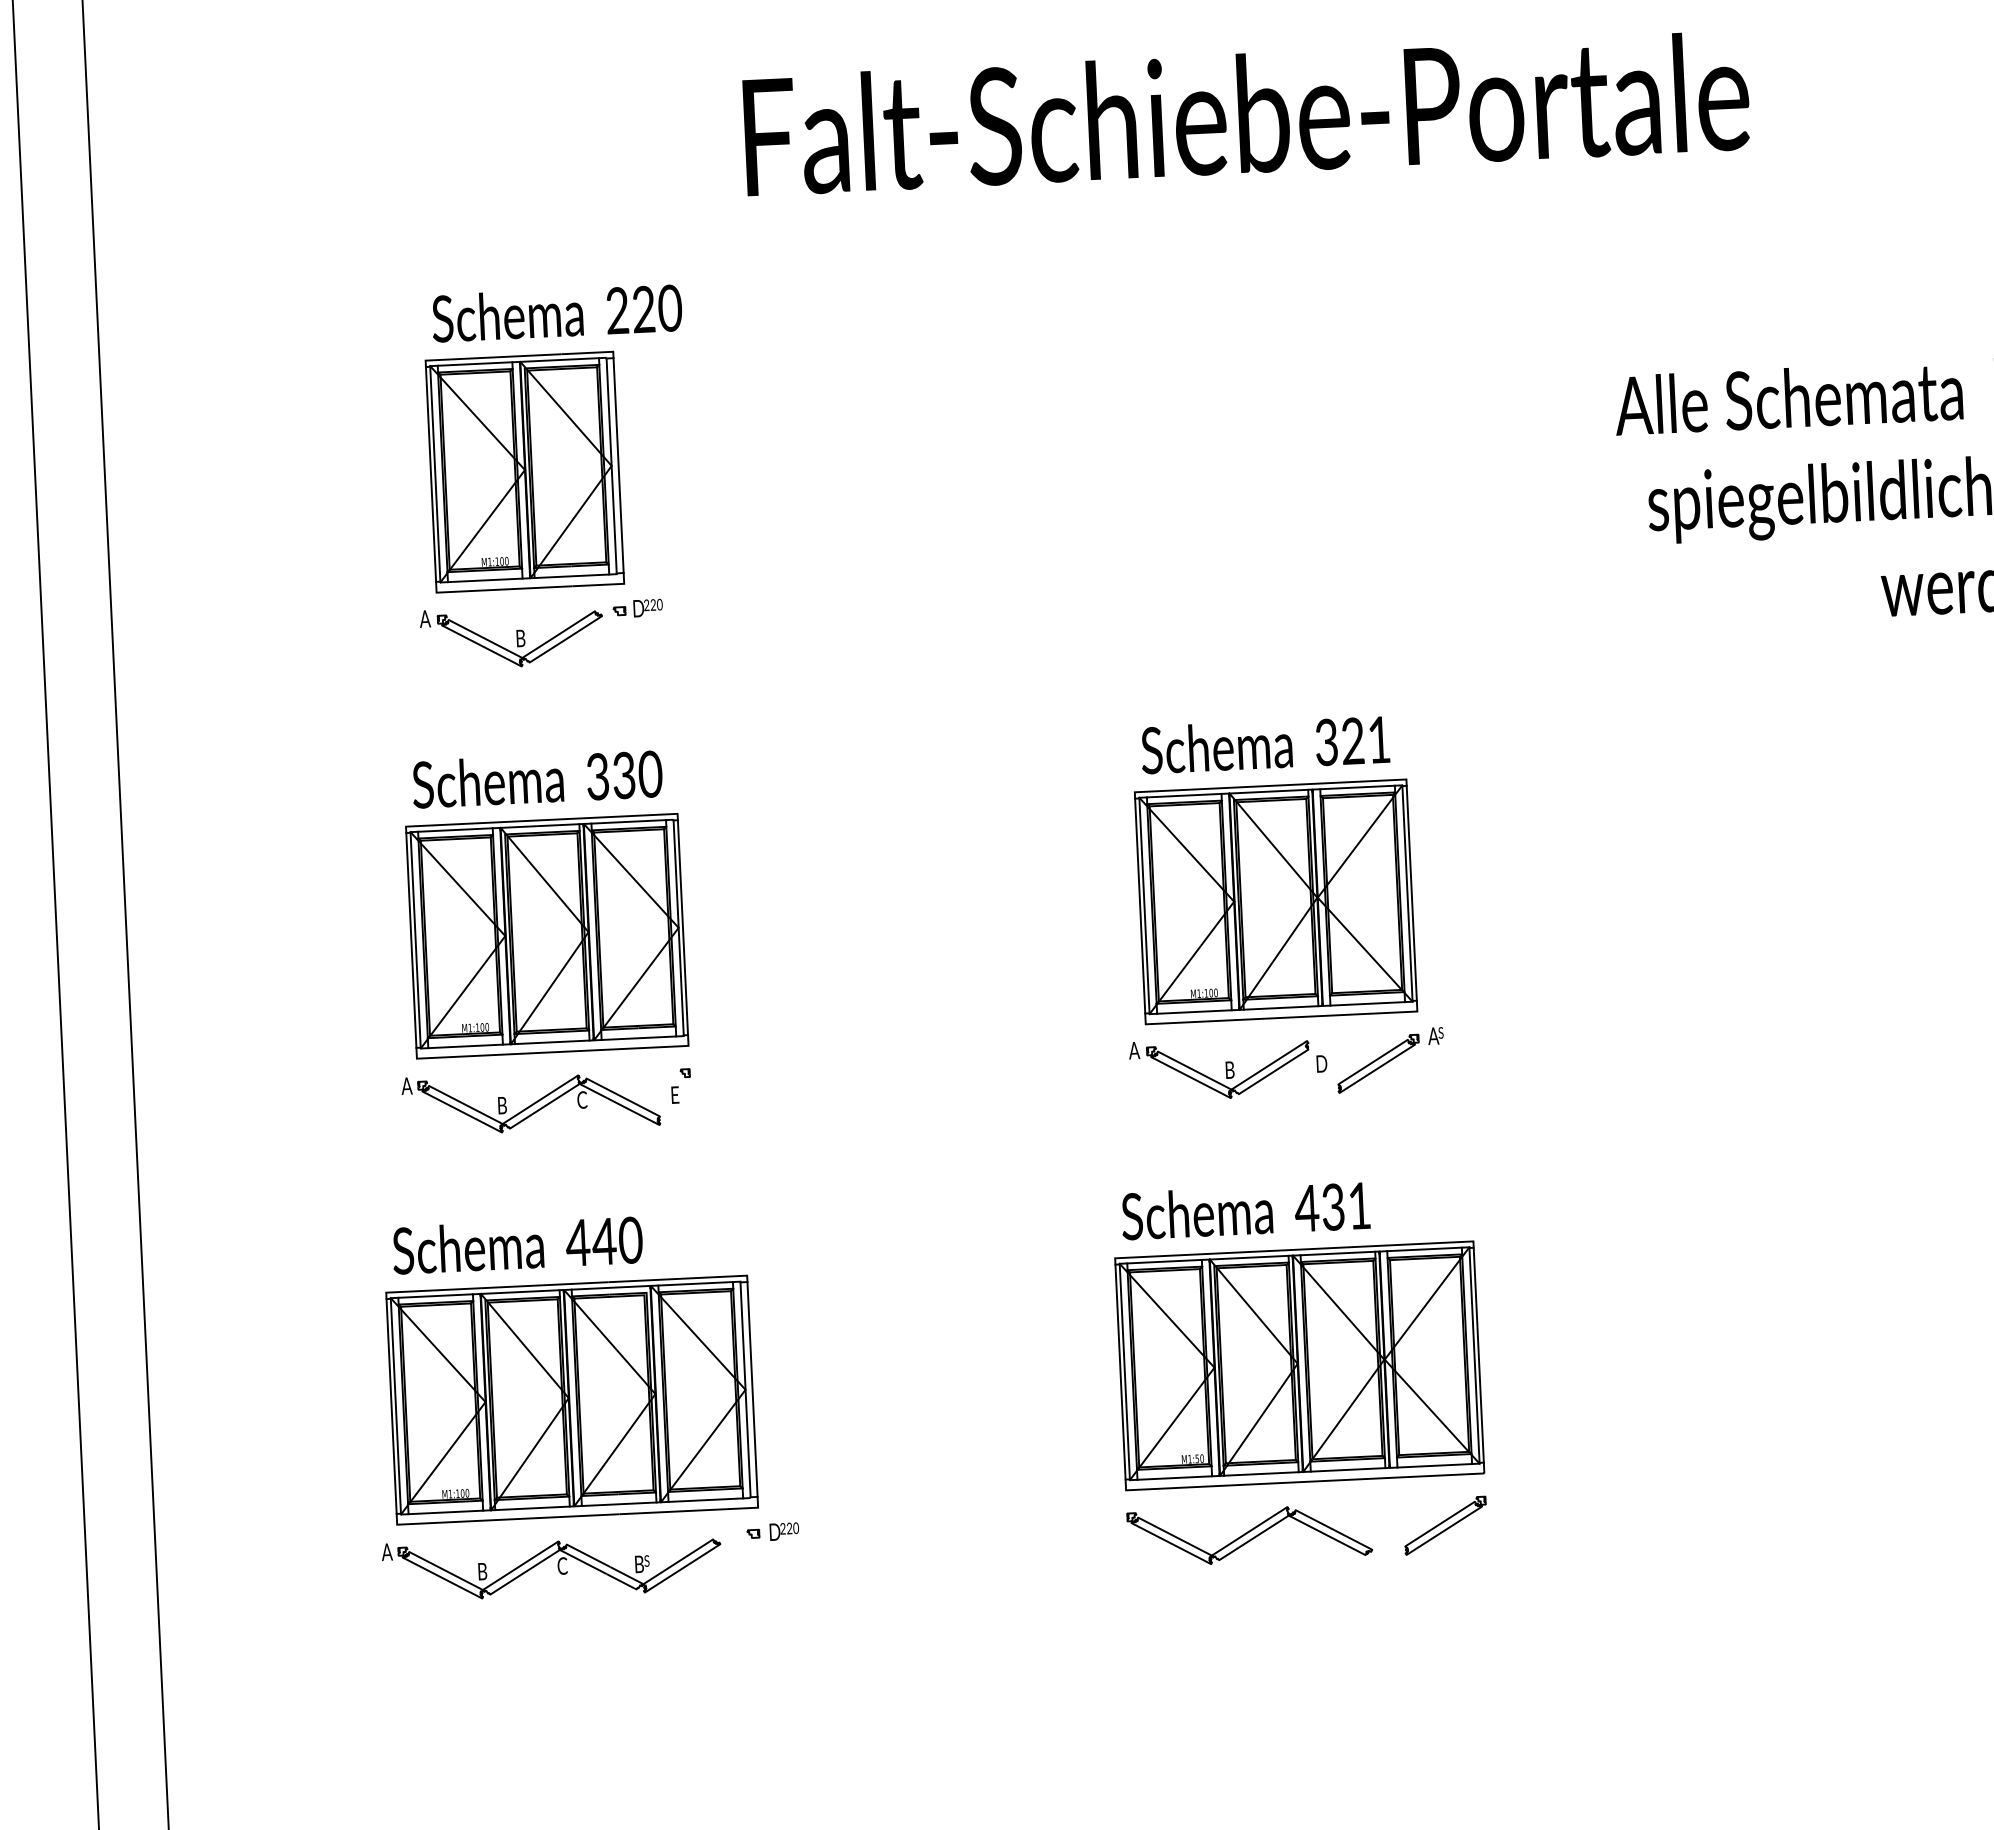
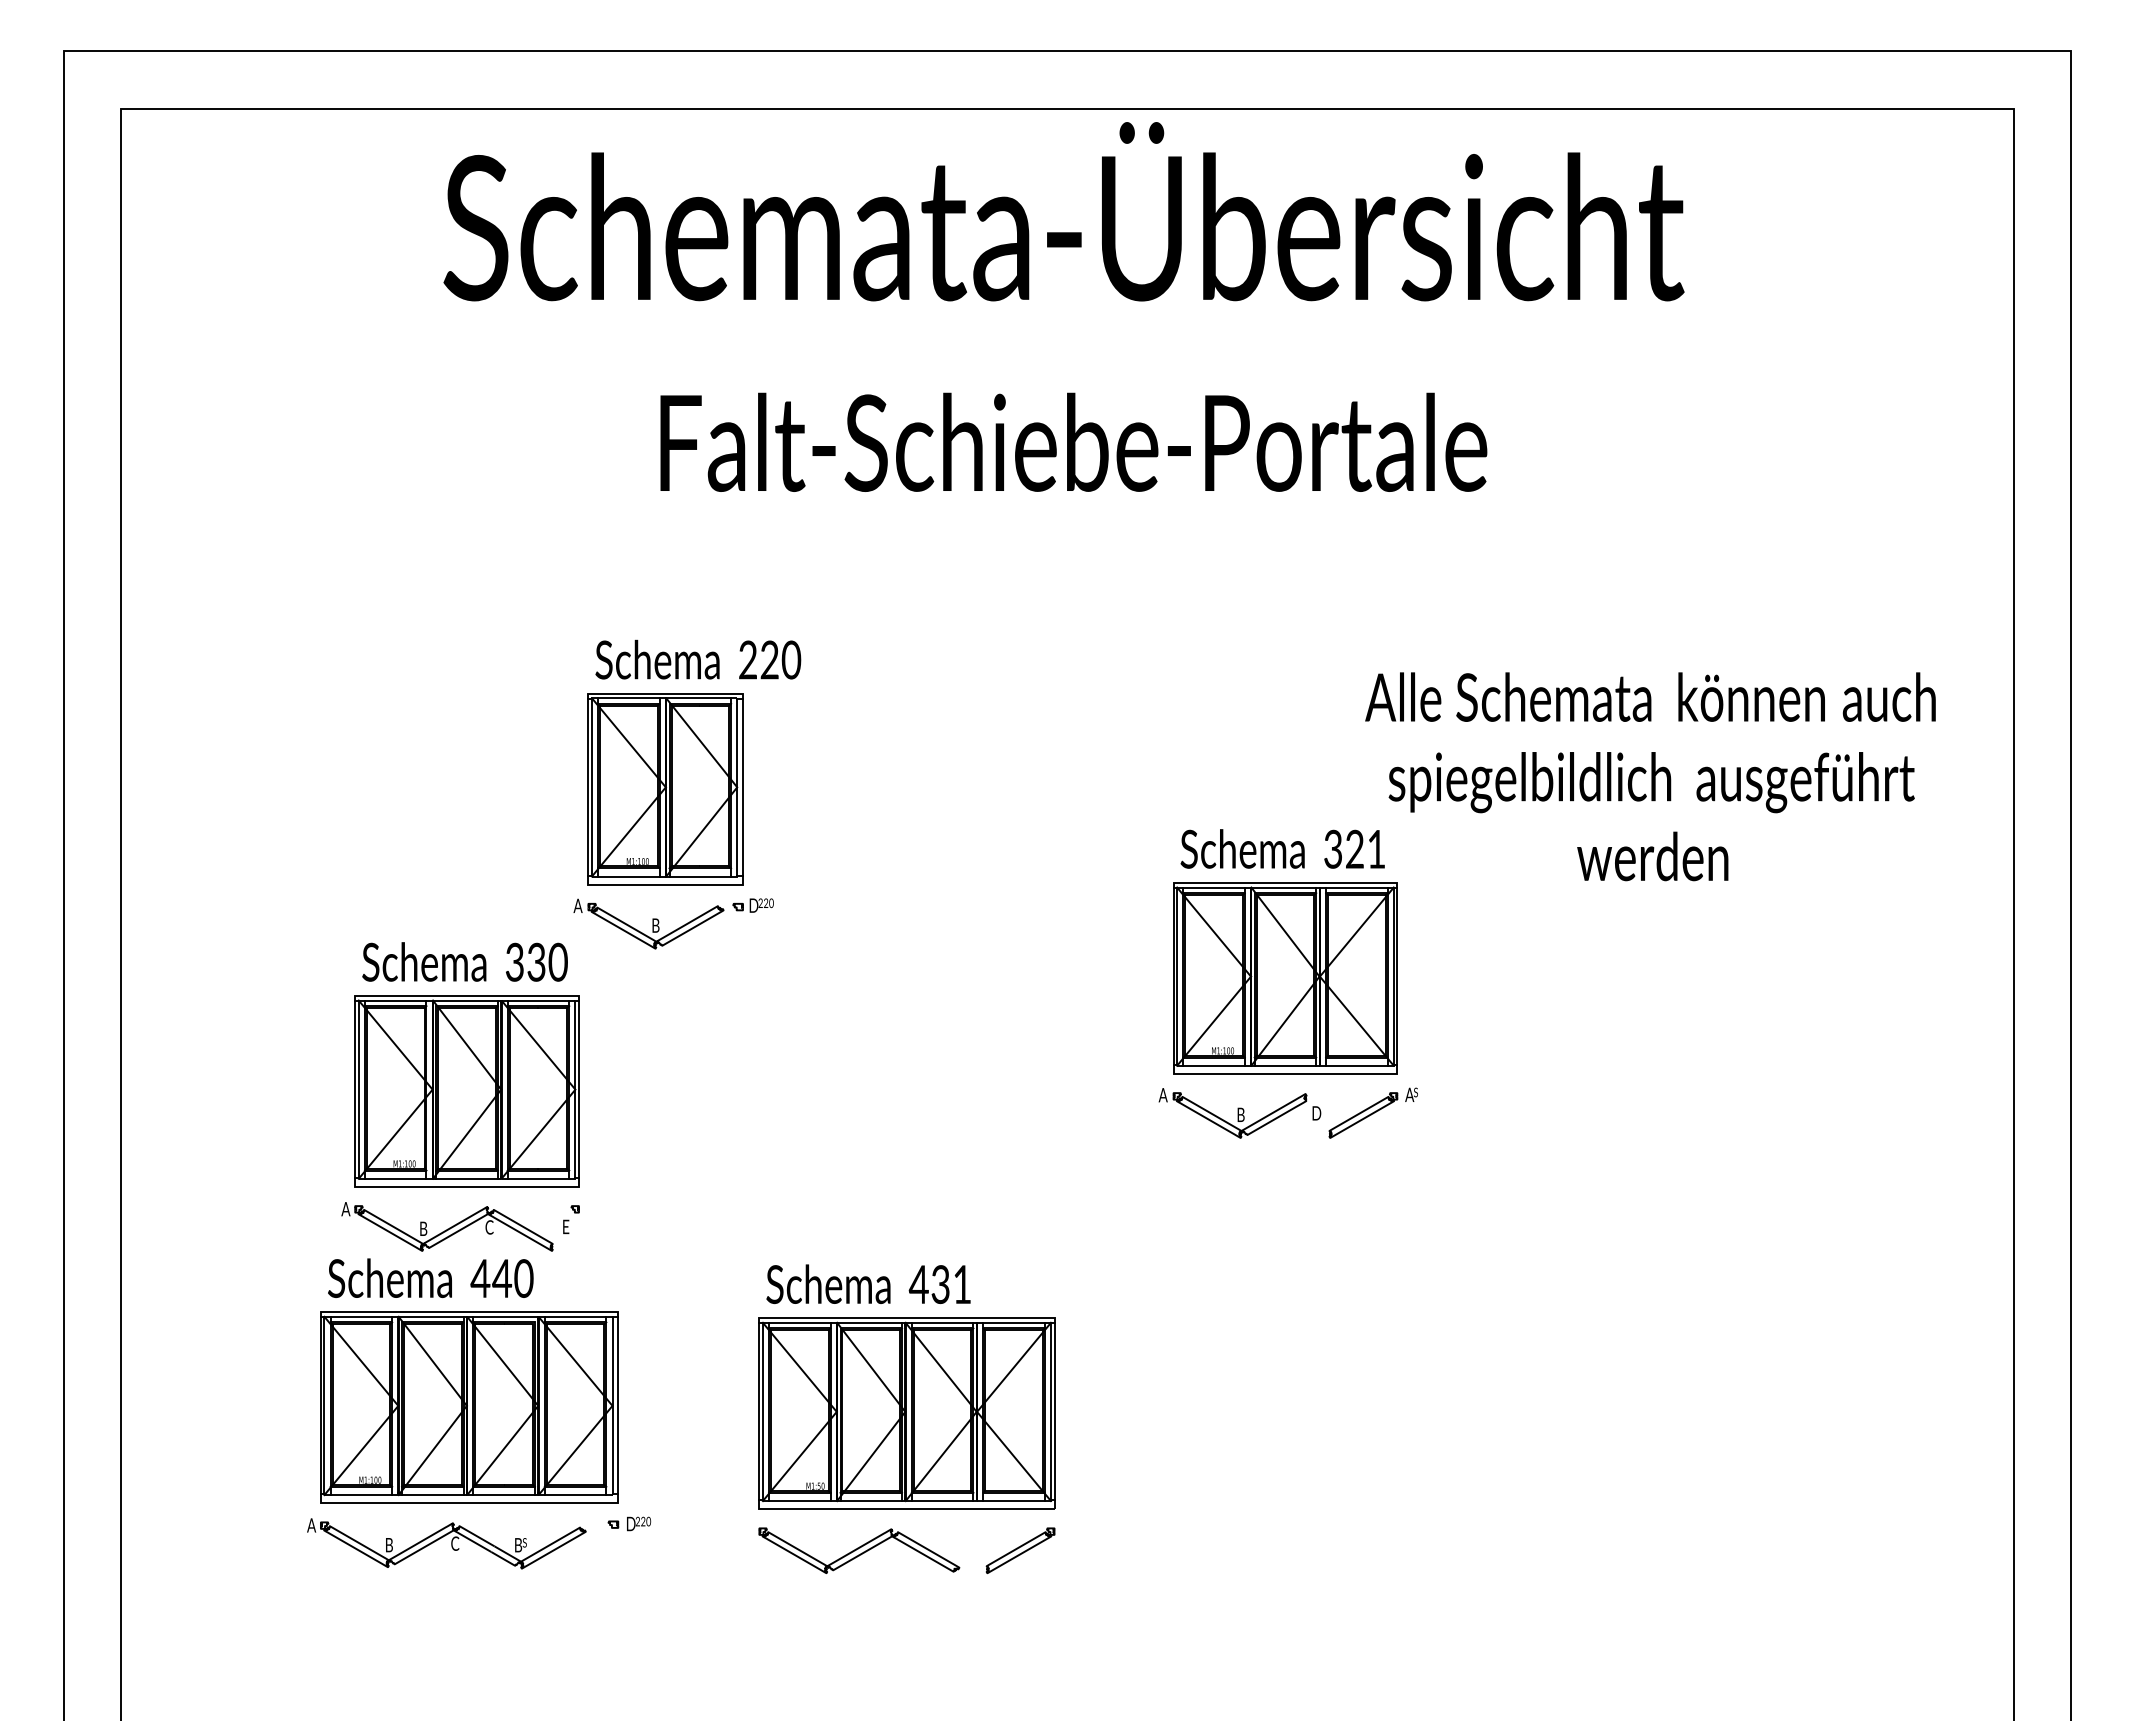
part: (551, 477) -> (687, 794), moved
part: (1278, 907) -> (1287, 983), moved
part: (1299, 1371) -> (906, 1418), moved
part: (584, 1406) -> (479, 1413), moved

